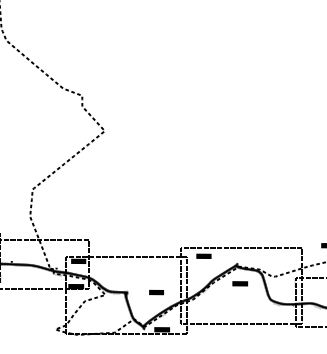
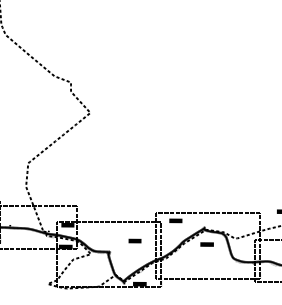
text: (155, 291) -> (134, 240), moved

